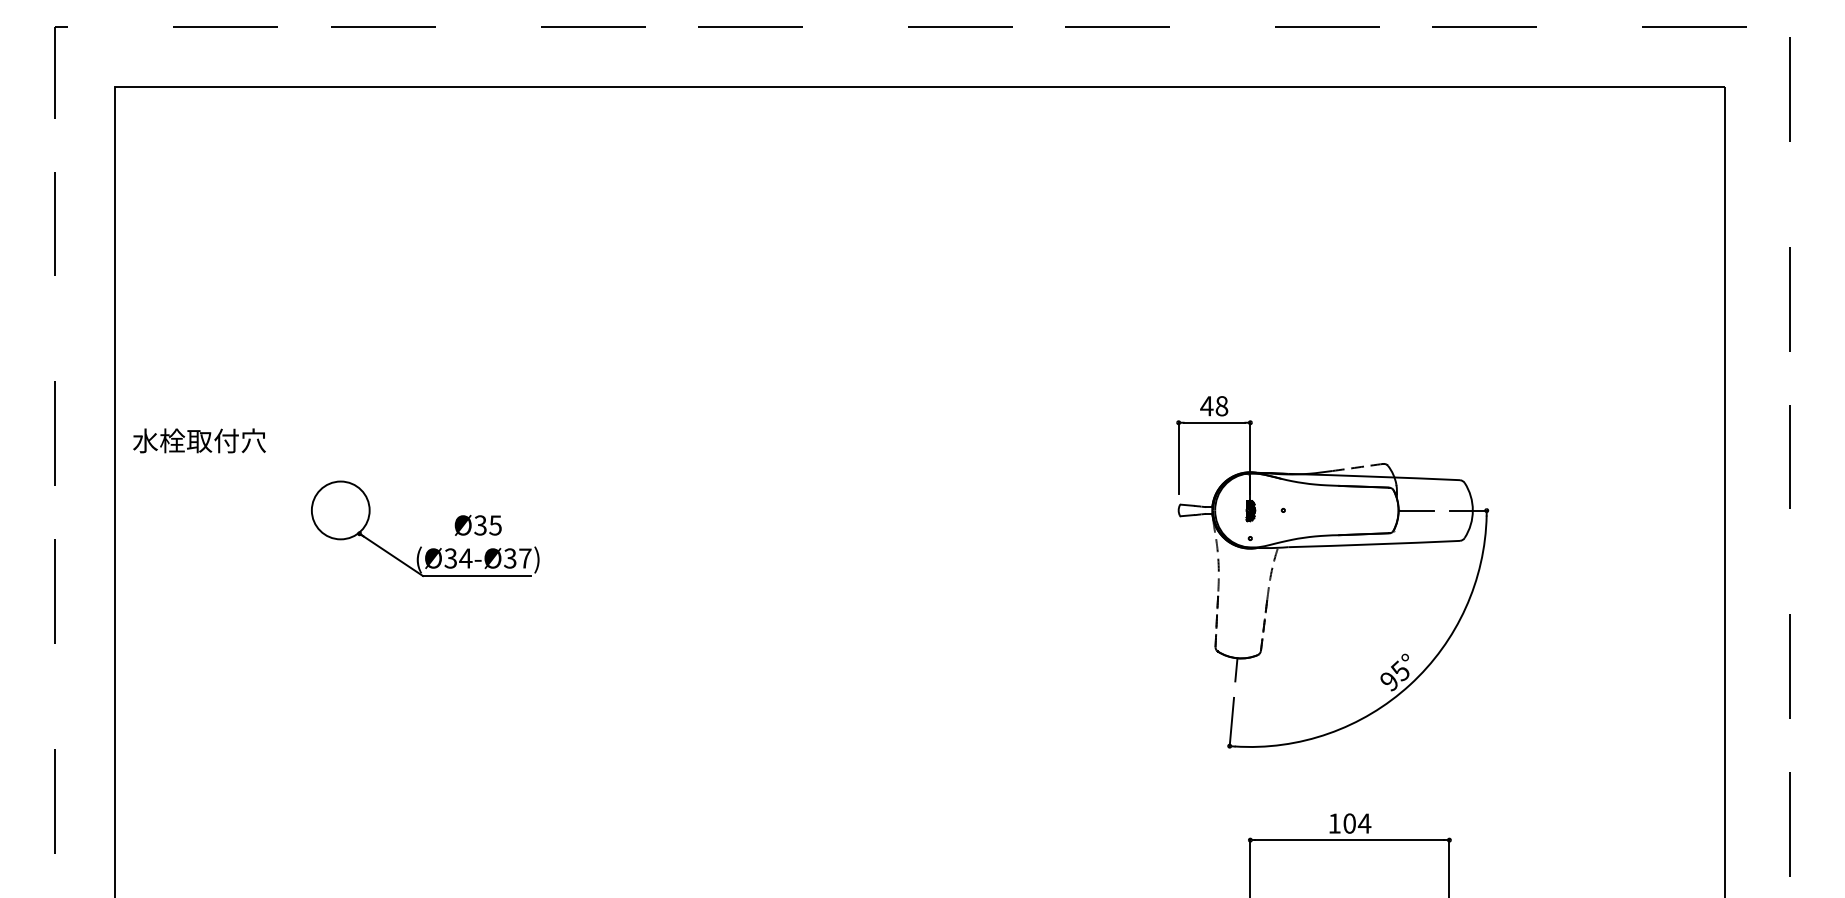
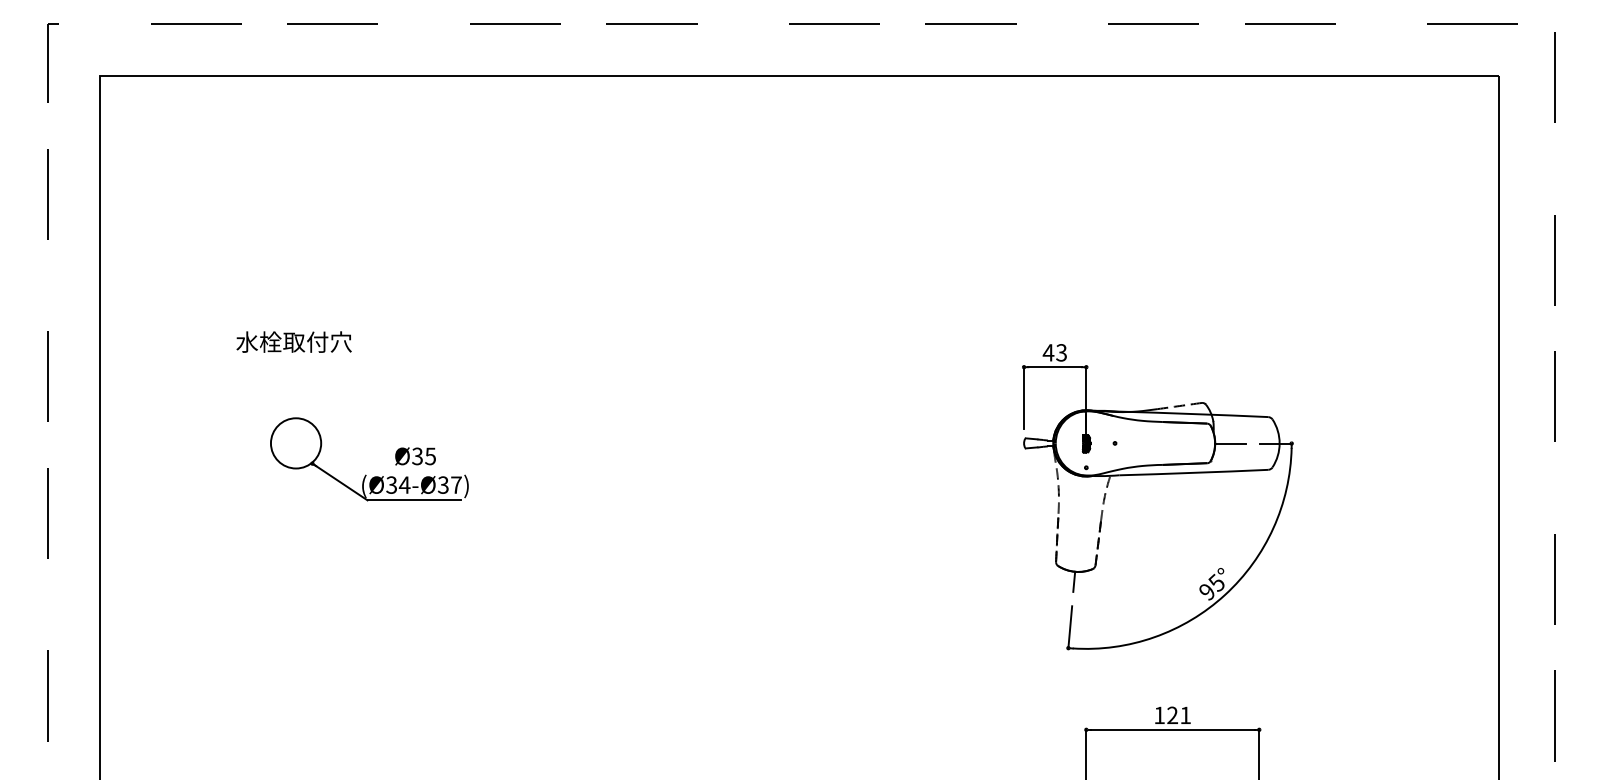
text: (1221, 406) -> (1061, 353), 48 -> 43
text: (199, 440) -> (294, 341), moved
text: (1357, 823) -> (1179, 715), 104 -> 121

